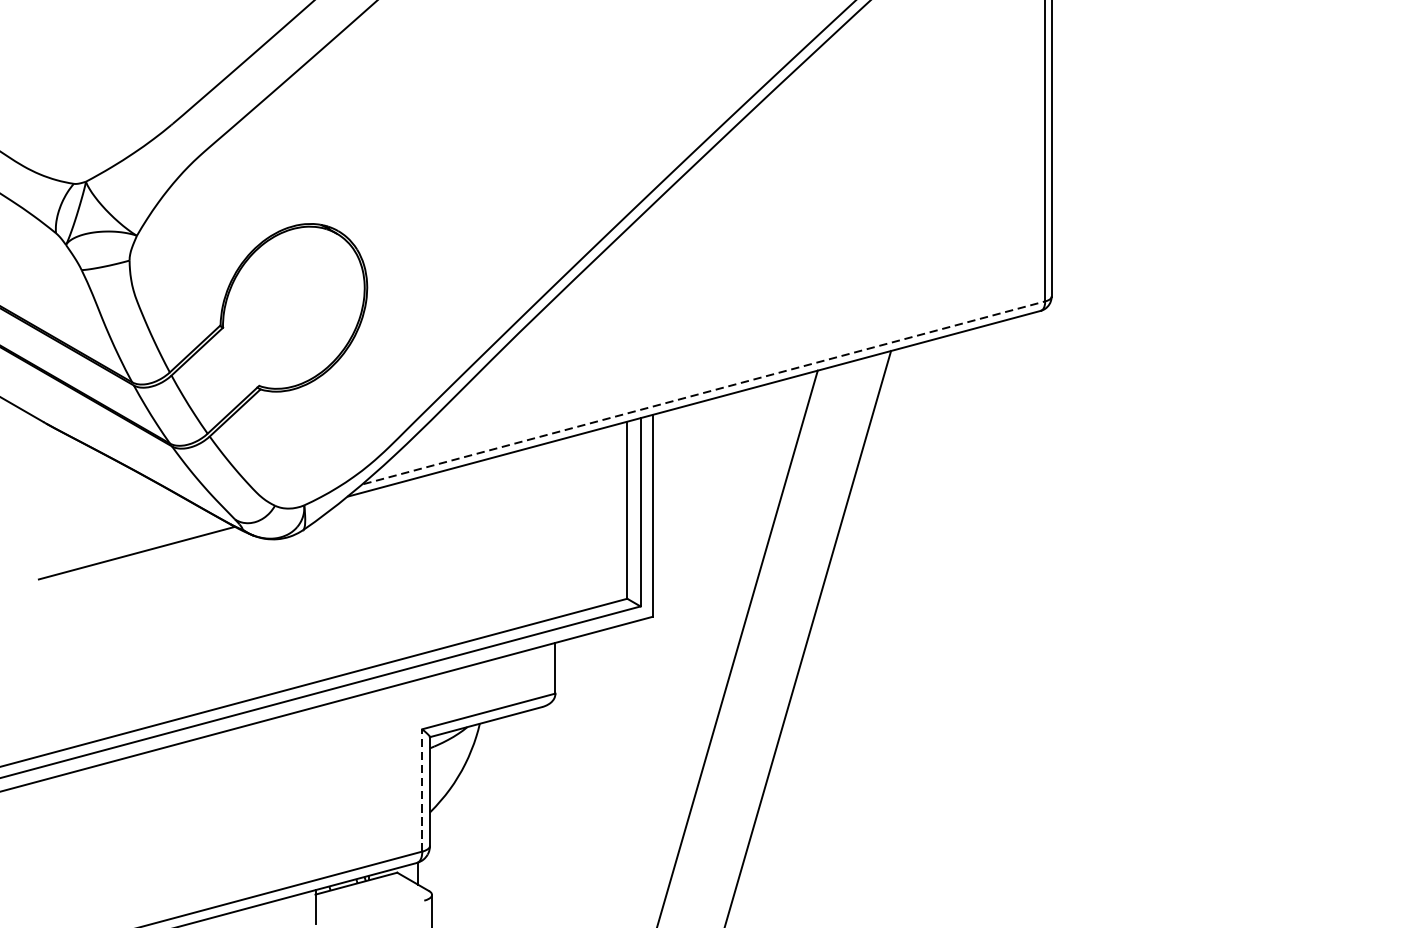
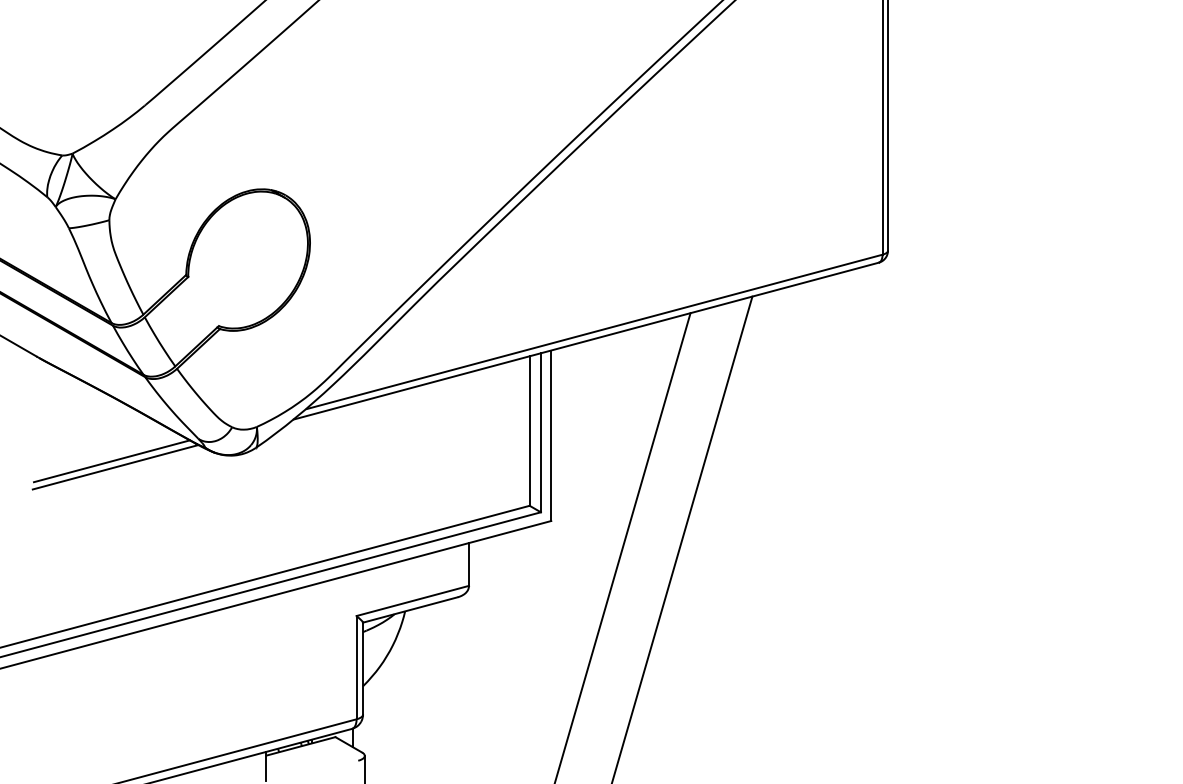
line: (705, 392) -> (595, 331), dashed -> solid
line: (132, 546) -> (111, 461), added
line: (422, 790) -> (356, 667), dashed -> solid

